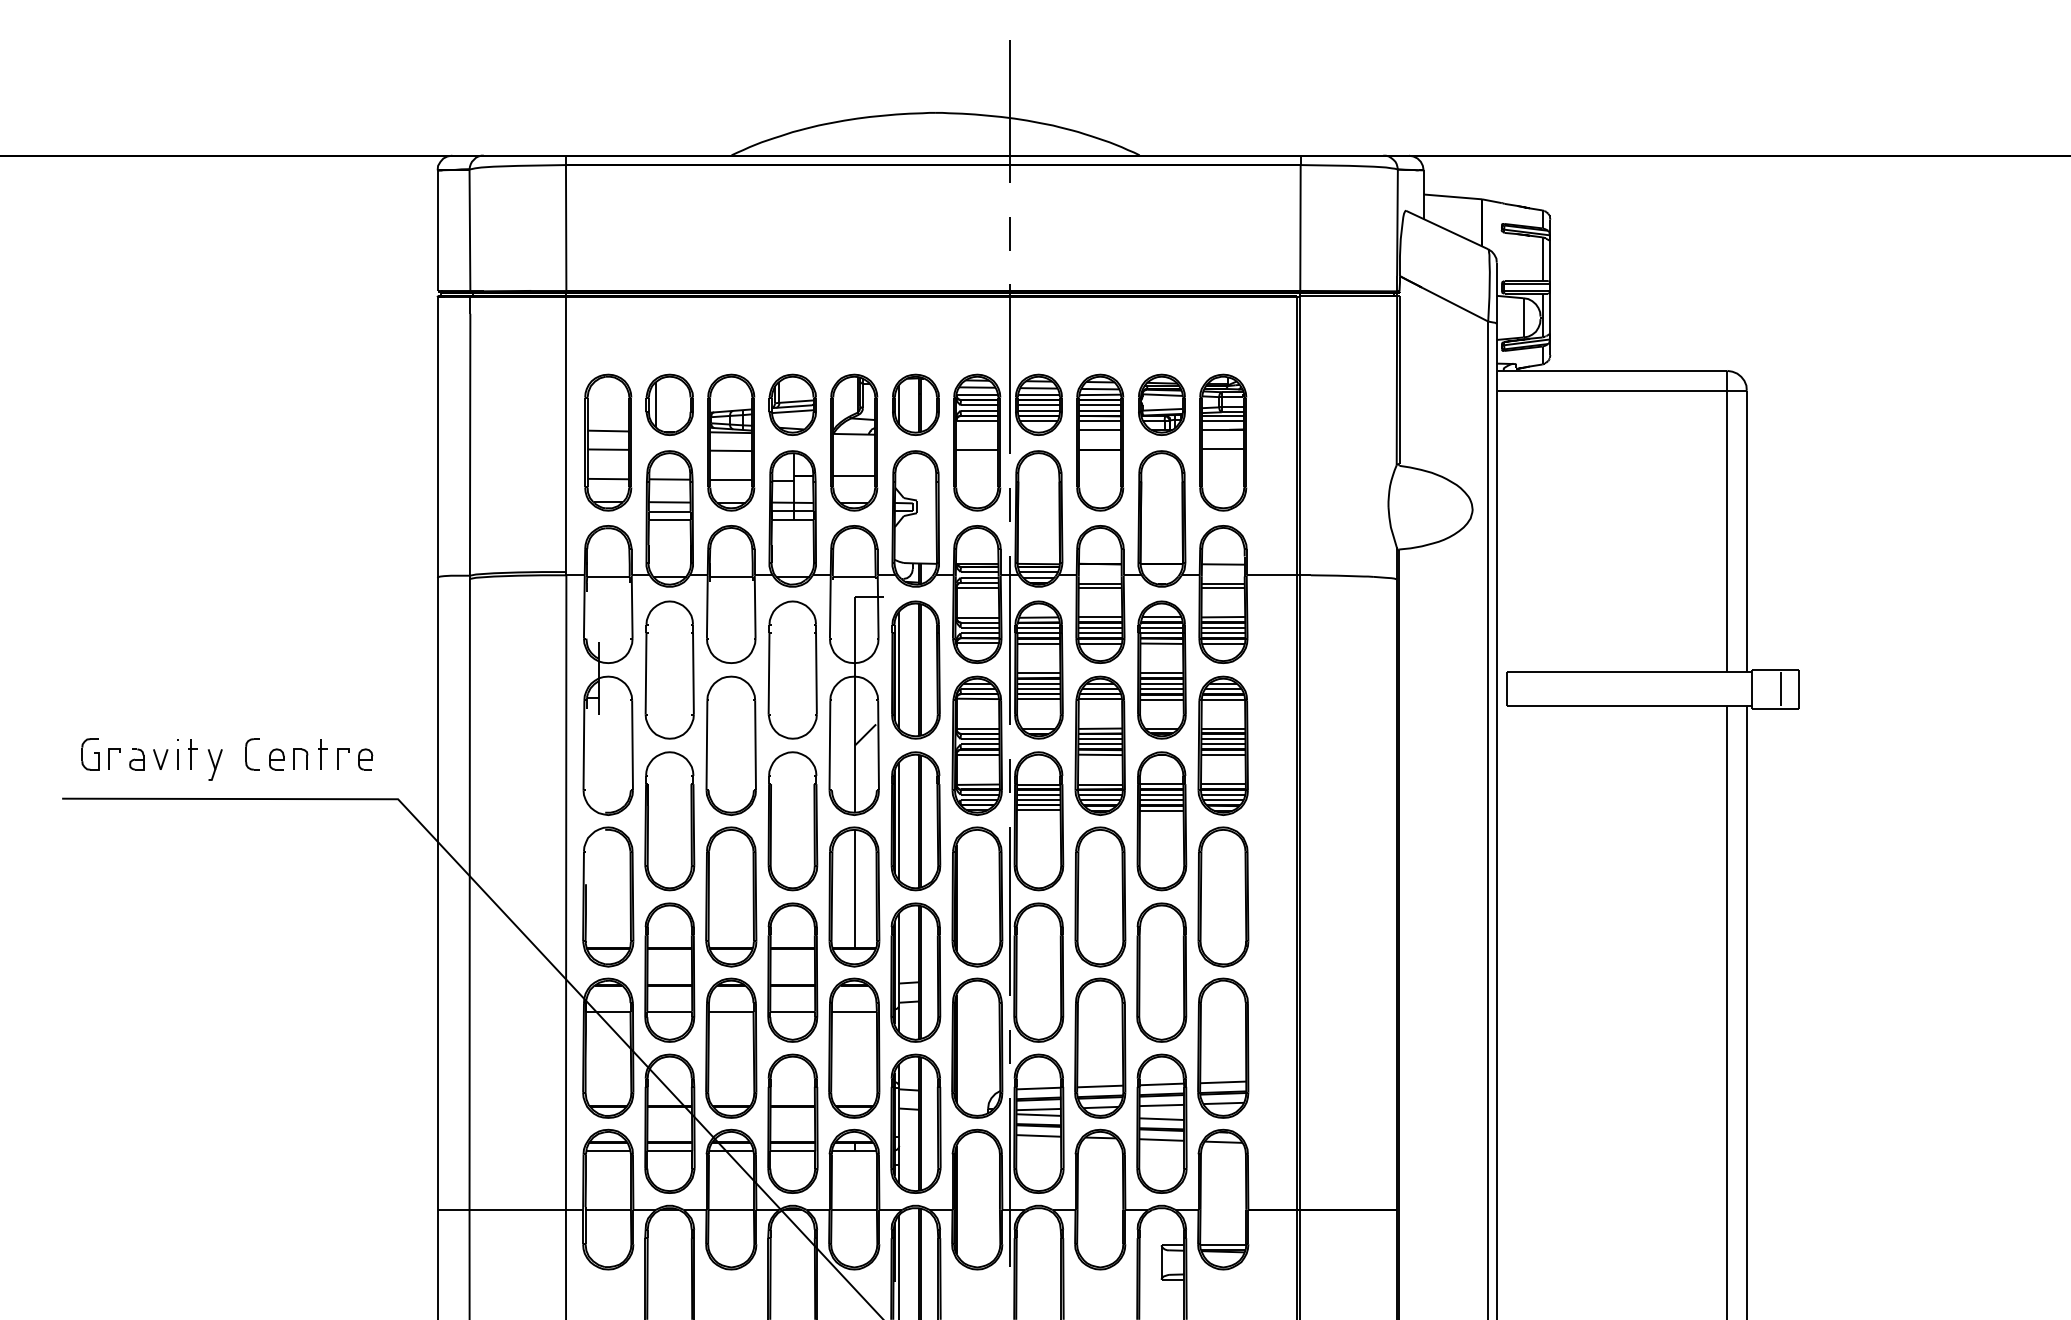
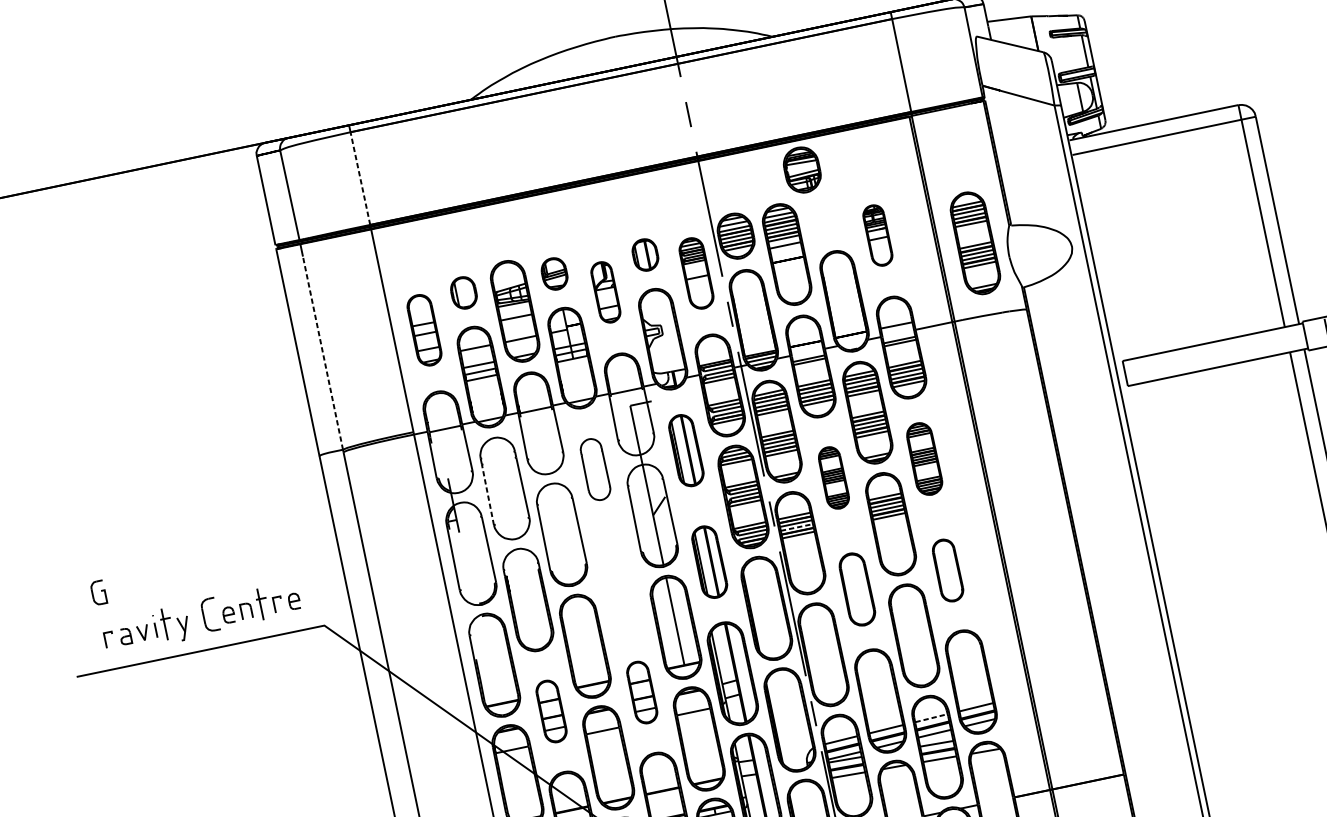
line: (566, 227) -> (360, 178), solid -> dashed
part: (669, 404) -> (463, 292), size x0.7
part: (792, 404) -> (554, 273), size x0.7
part: (915, 404) -> (645, 254), size x0.7
part: (1161, 404) -> (801, 169), moved
part: (608, 442) -> (424, 330), size x0.7
part: (854, 442) -> (605, 292), size x0.6
part: (977, 442) -> (696, 273), size x0.7
part: (1223, 442) -> (878, 235), size x0.6
line: (470, 444) -> (323, 352), solid -> dashed
part: (1347, 478) -> (974, 242), added
part: (792, 669) -> (595, 469), size x0.6
part: (915, 669) -> (685, 450), size x0.7
line: (646, 673) -> (488, 494), solid -> dashed
part: (1099, 745) -> (833, 477), size x0.6
part: (1222, 745) -> (923, 459), size x0.7
part: (90, 754) -> (98, 592), moved
part: (192, 754) -> (166, 624), size x1.4
part: (252, 754) -> (210, 615), size x1.4
part: (322, 754) -> (261, 604), size x1.4
line: (1038, 800) -> (796, 527), solid -> dashed
part: (792, 821) -> (618, 581), removed
part: (915, 821) -> (709, 562), size x0.7
part: (1100, 896) -> (857, 589), size x0.7
part: (1223, 896) -> (947, 570), size x0.6
part: (669, 972) -> (551, 711), size x0.6
part: (792, 972) -> (641, 692), size x0.6
line: (1161, 1084) -> (931, 718), solid -> dashed

